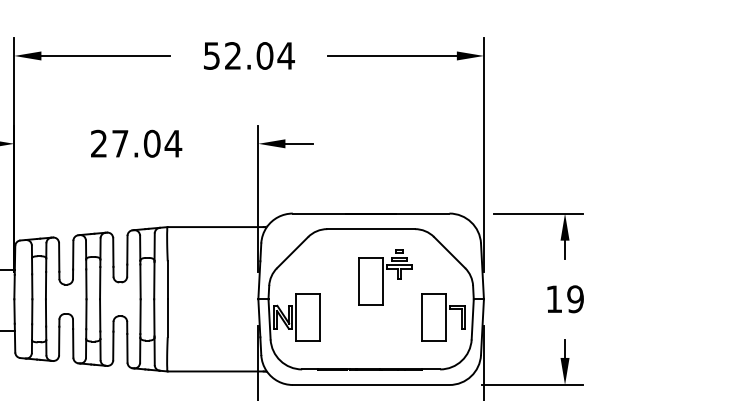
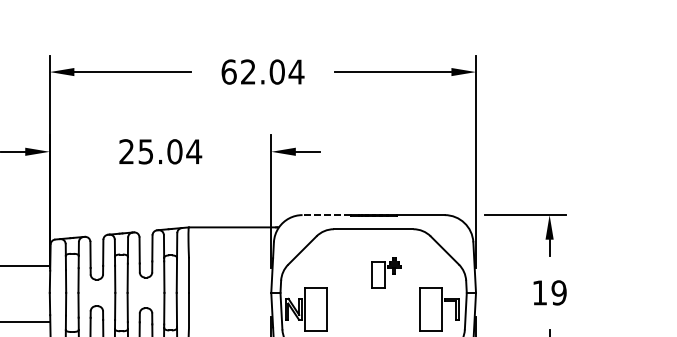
text: (211, 55) -> (228, 71), 52.04 -> 62.04
text: (120, 143) -> (146, 151), 27.04 -> 25.04
line: (319, 213) -> (326, 215), solid -> dashed
part: (385, 277) -> (386, 273), size x0.6

